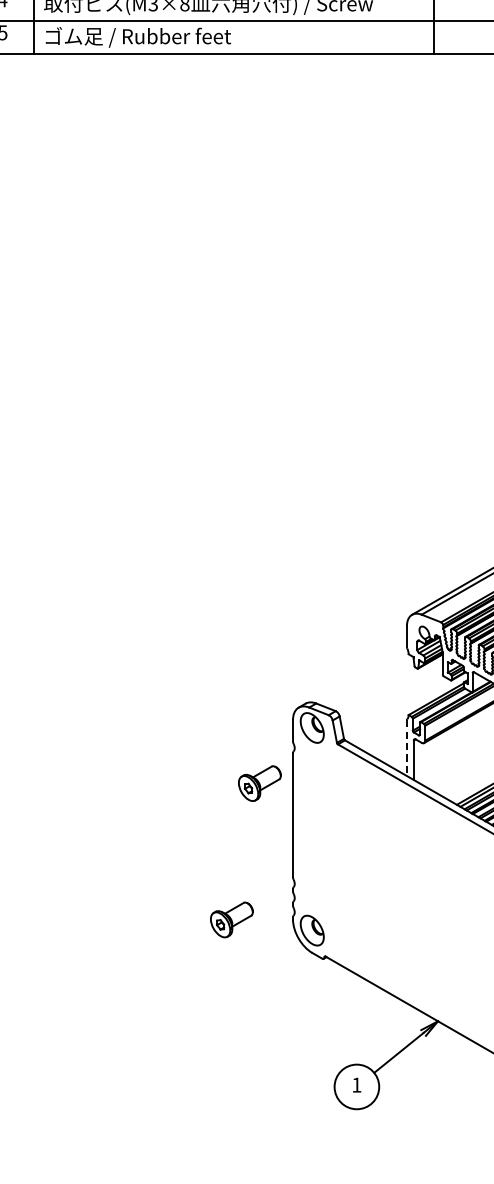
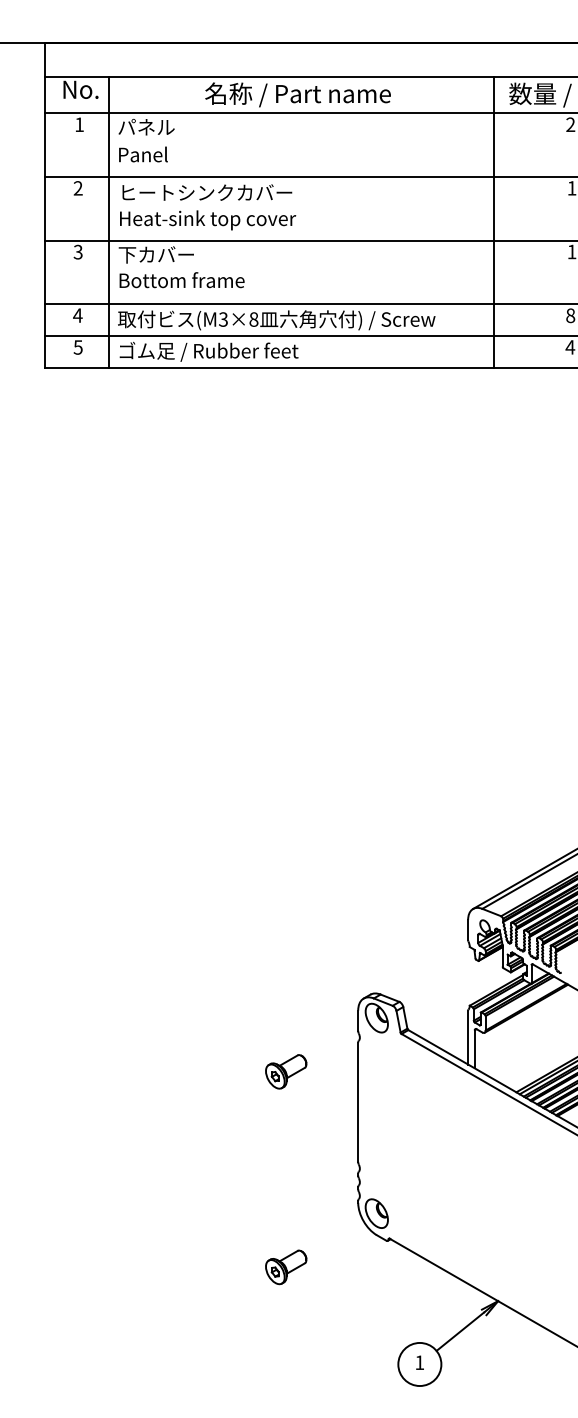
line: (407, 748) -> (468, 1037), dashed -> solid
part: (260, 783) -> (286, 1071), moved
part: (232, 920) -> (286, 1267), moved

